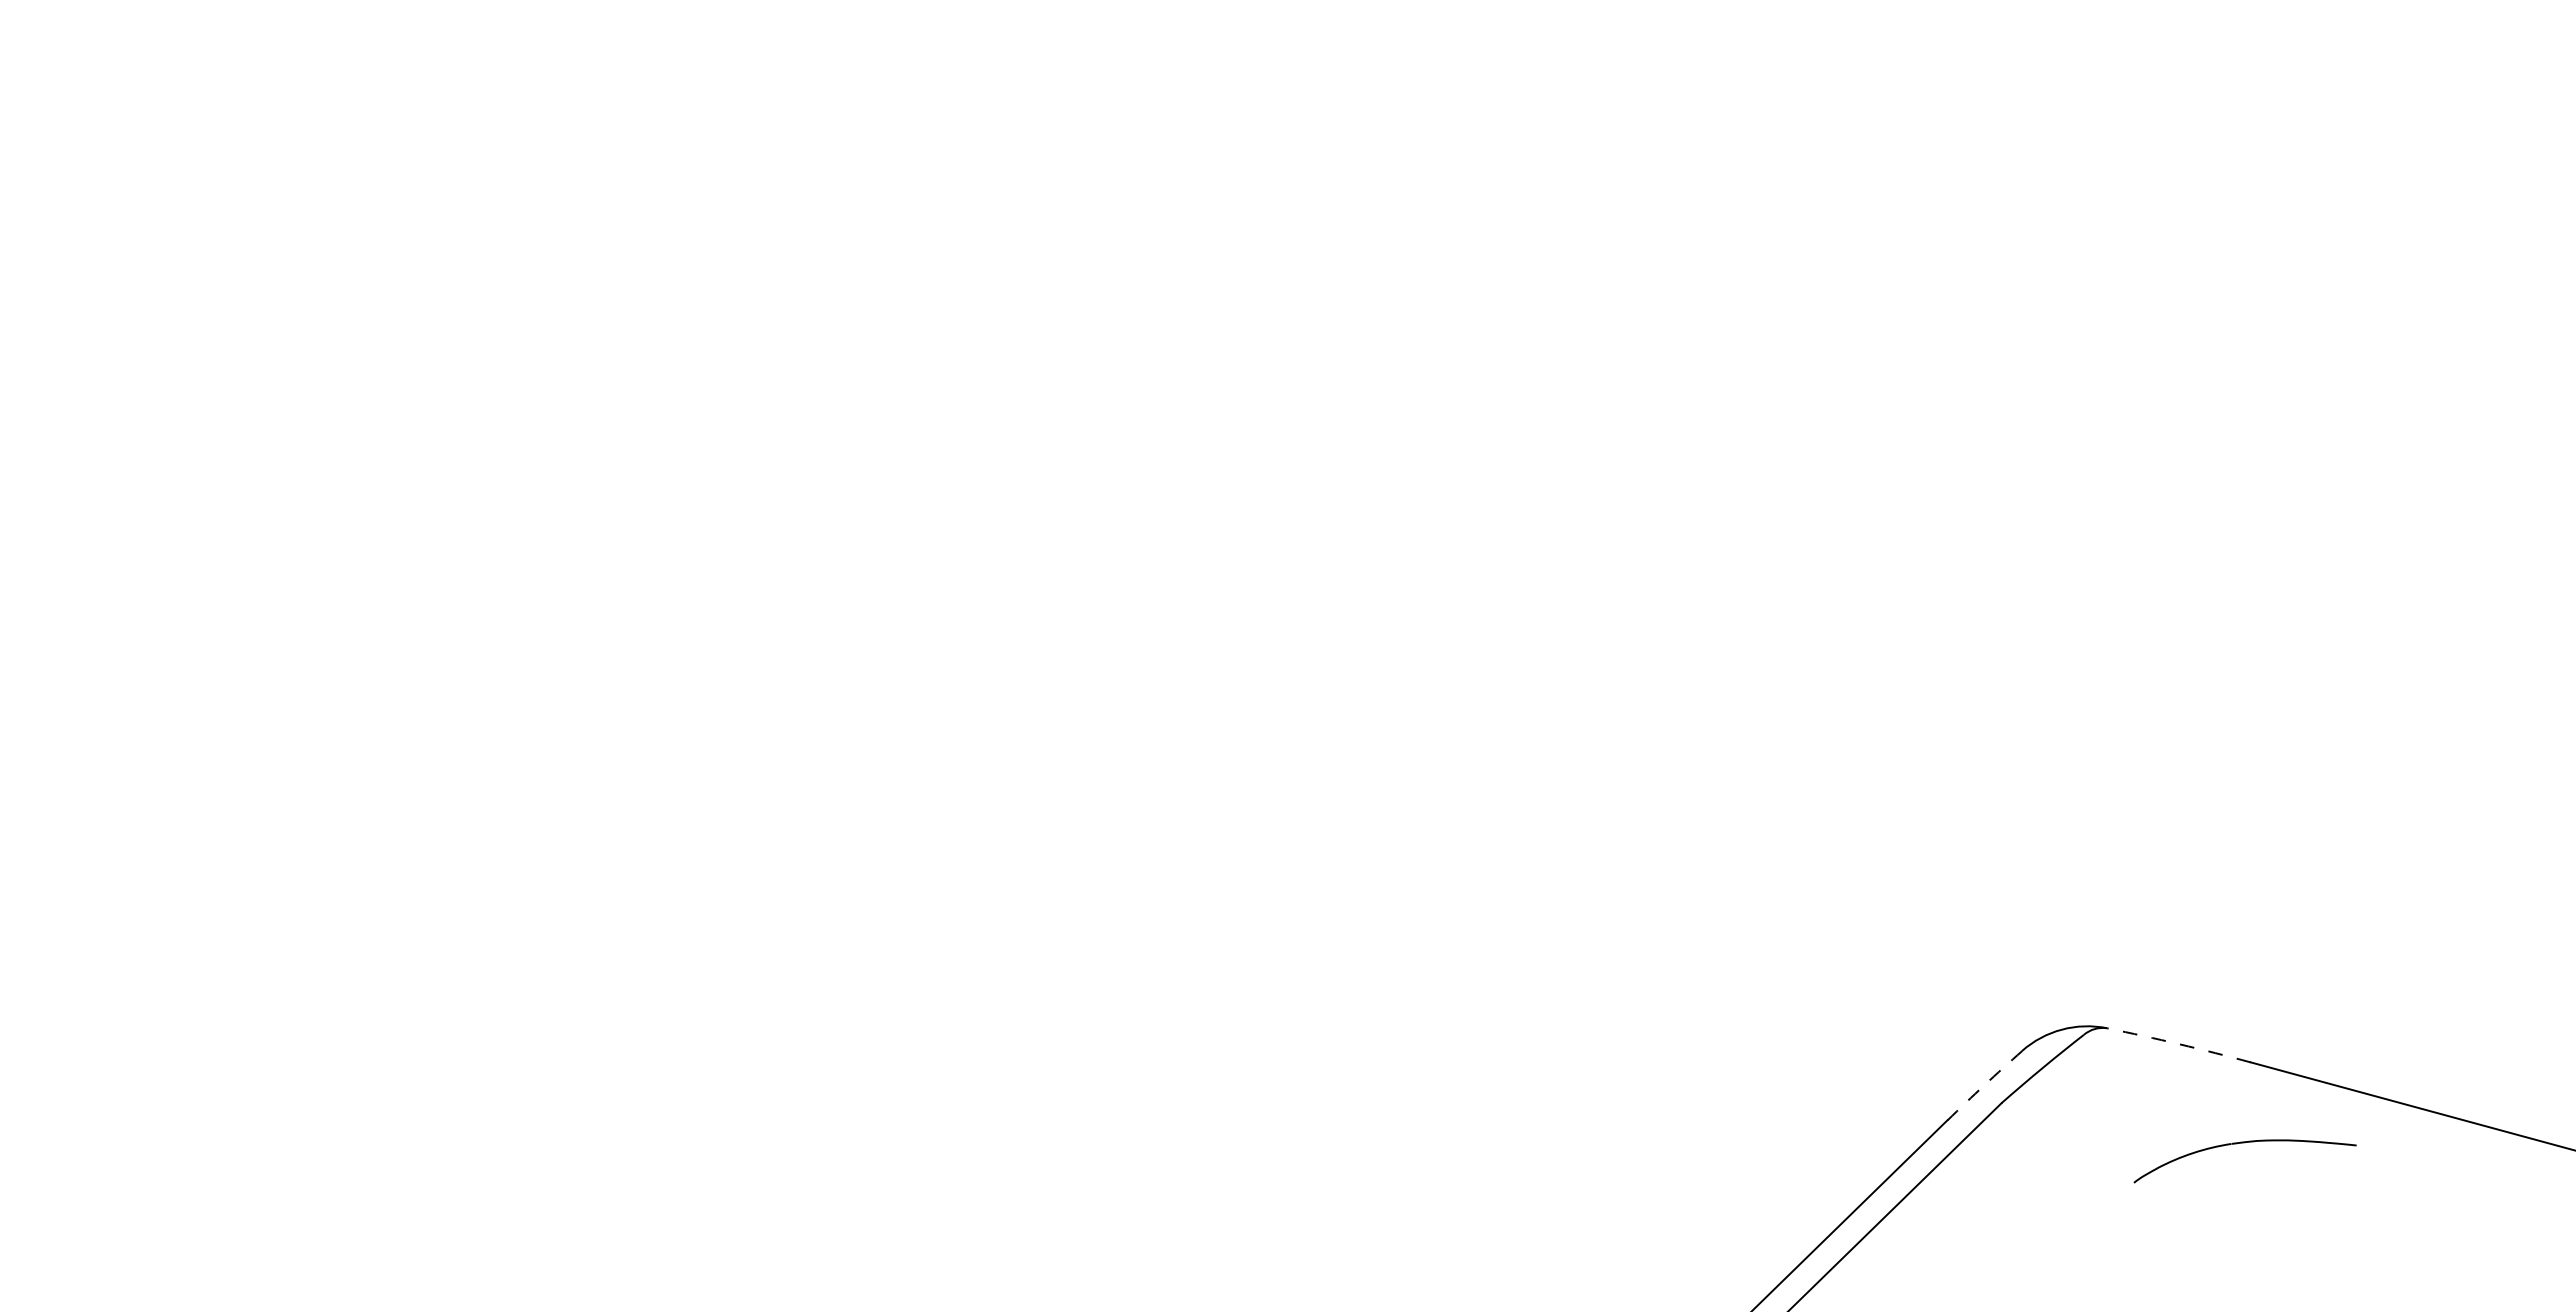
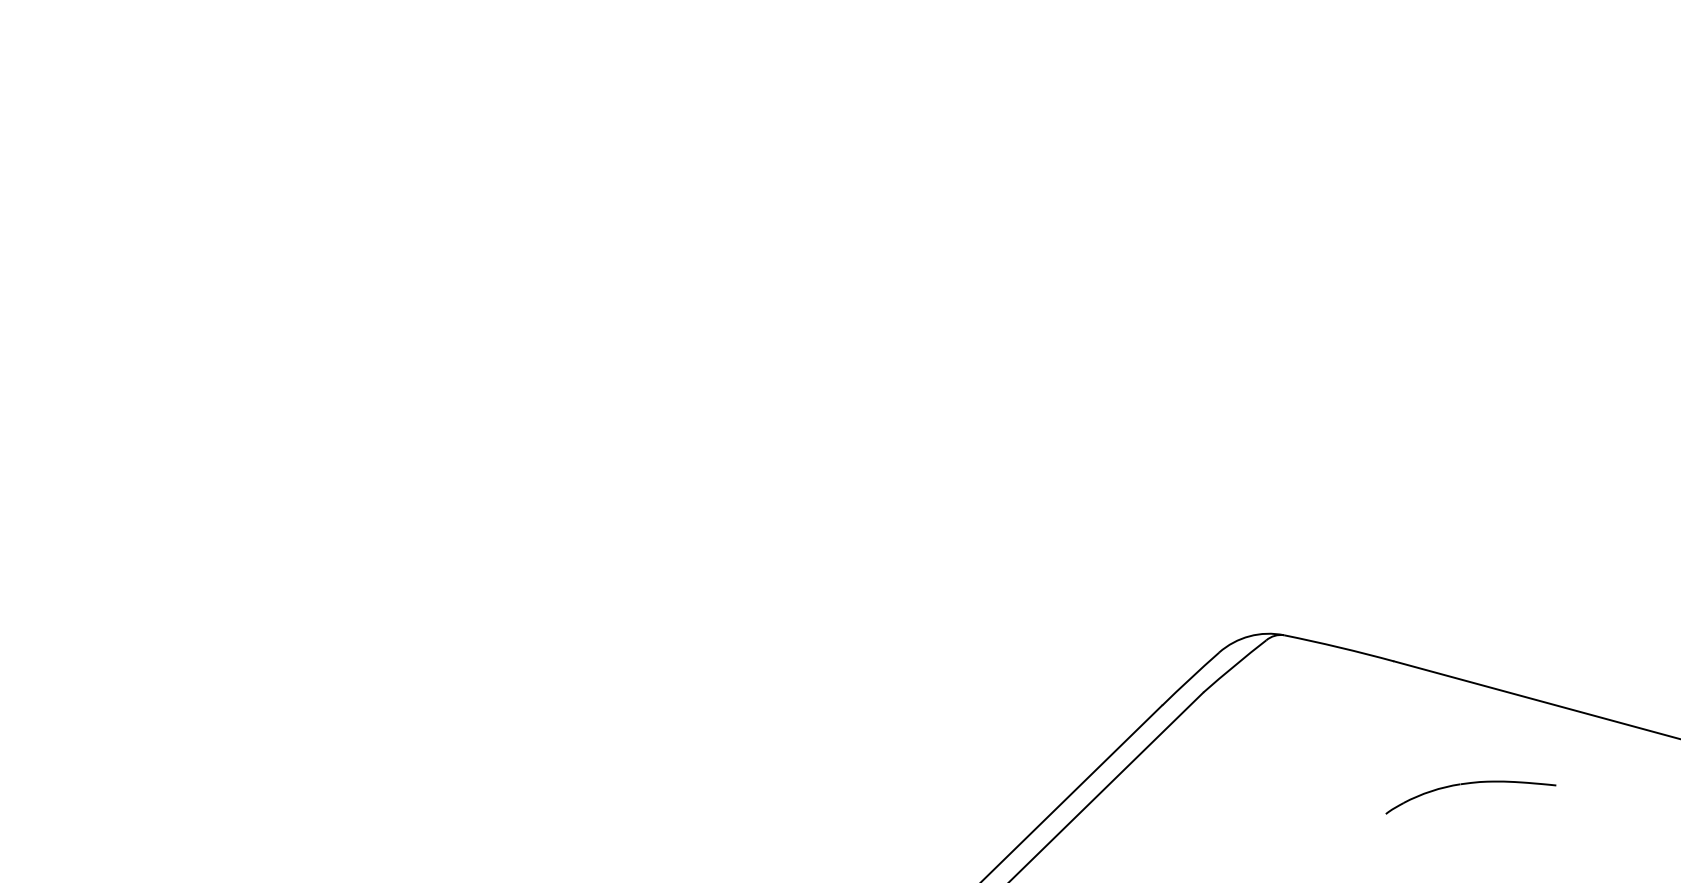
arc: (2179, 1044) -> (1339, 647), dashed -> solid
arc: (1984, 1085) -> (1190, 679), dashed -> solid
part: (2244, 1143) -> (1470, 783), moved

